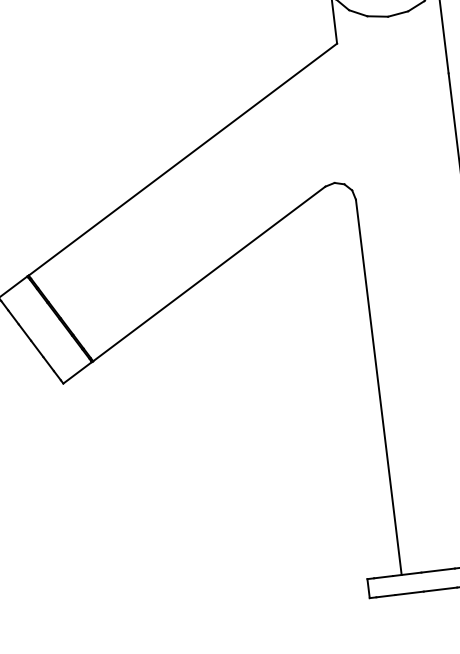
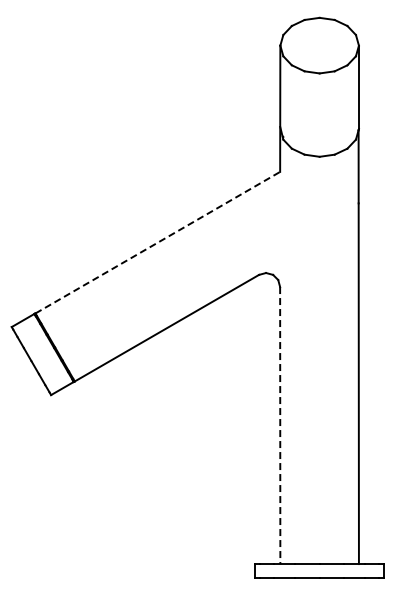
line: (183, 159) -> (158, 242), solid -> dashed
line: (379, 387) -> (280, 425), solid -> dashed

